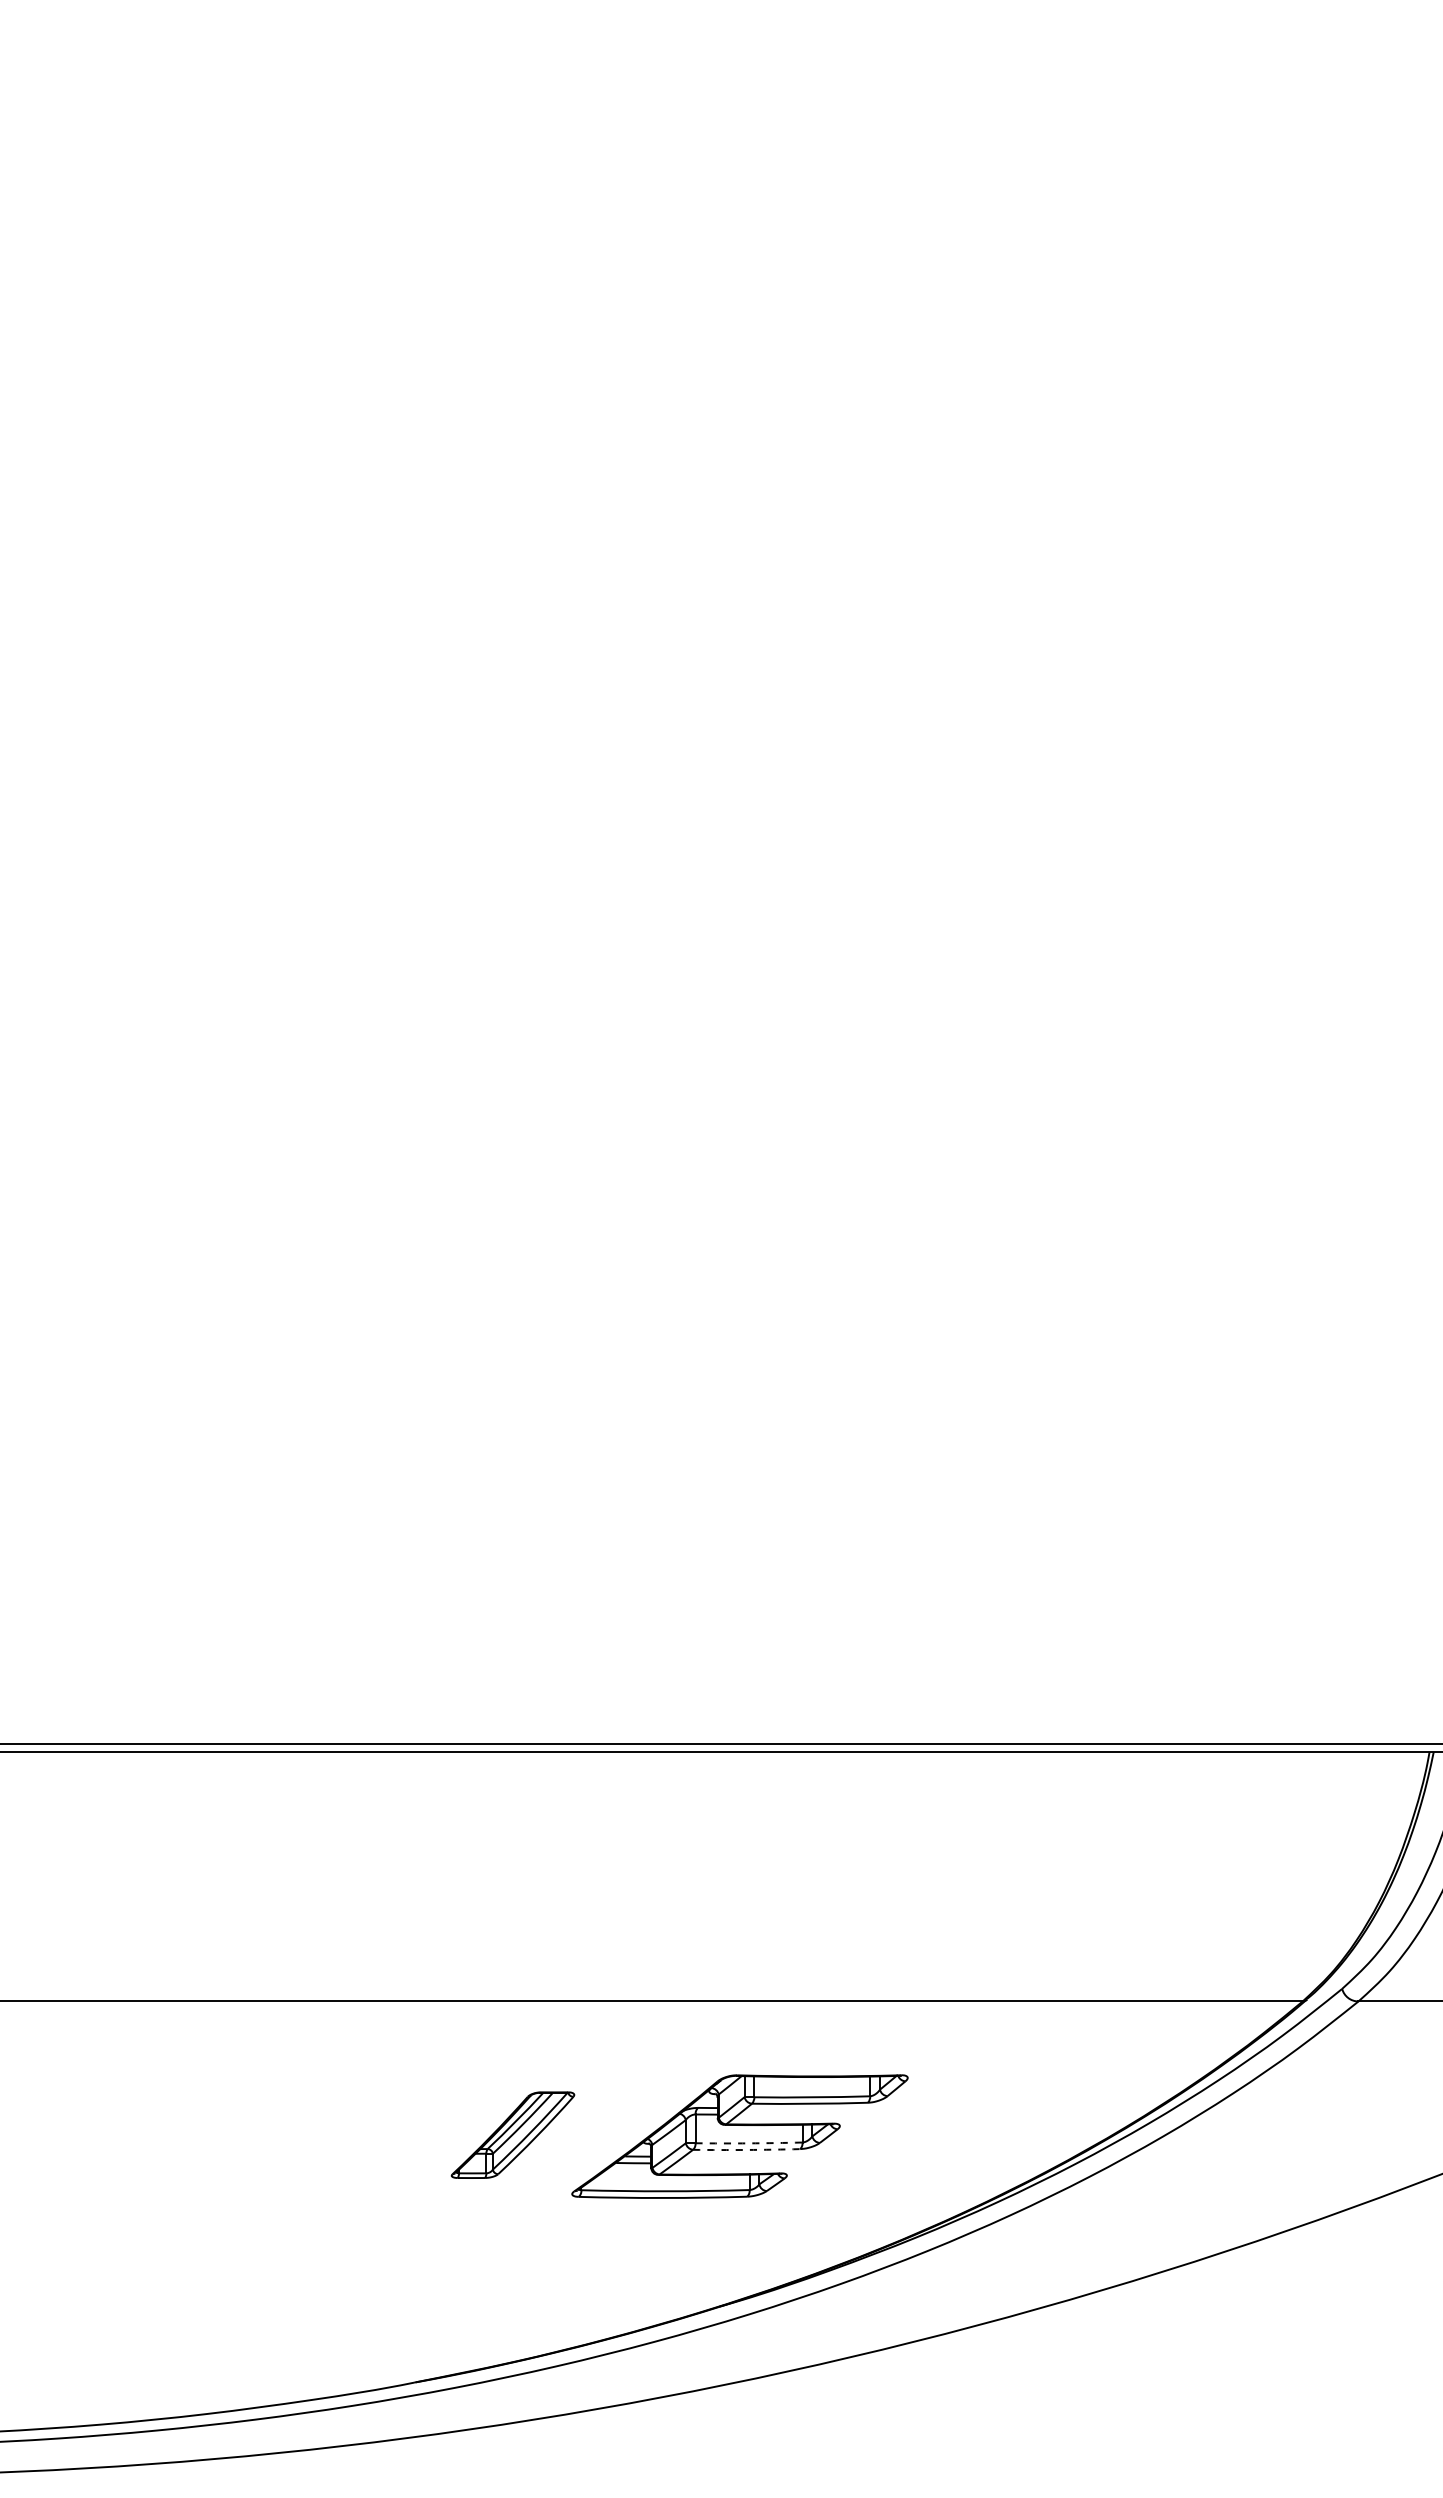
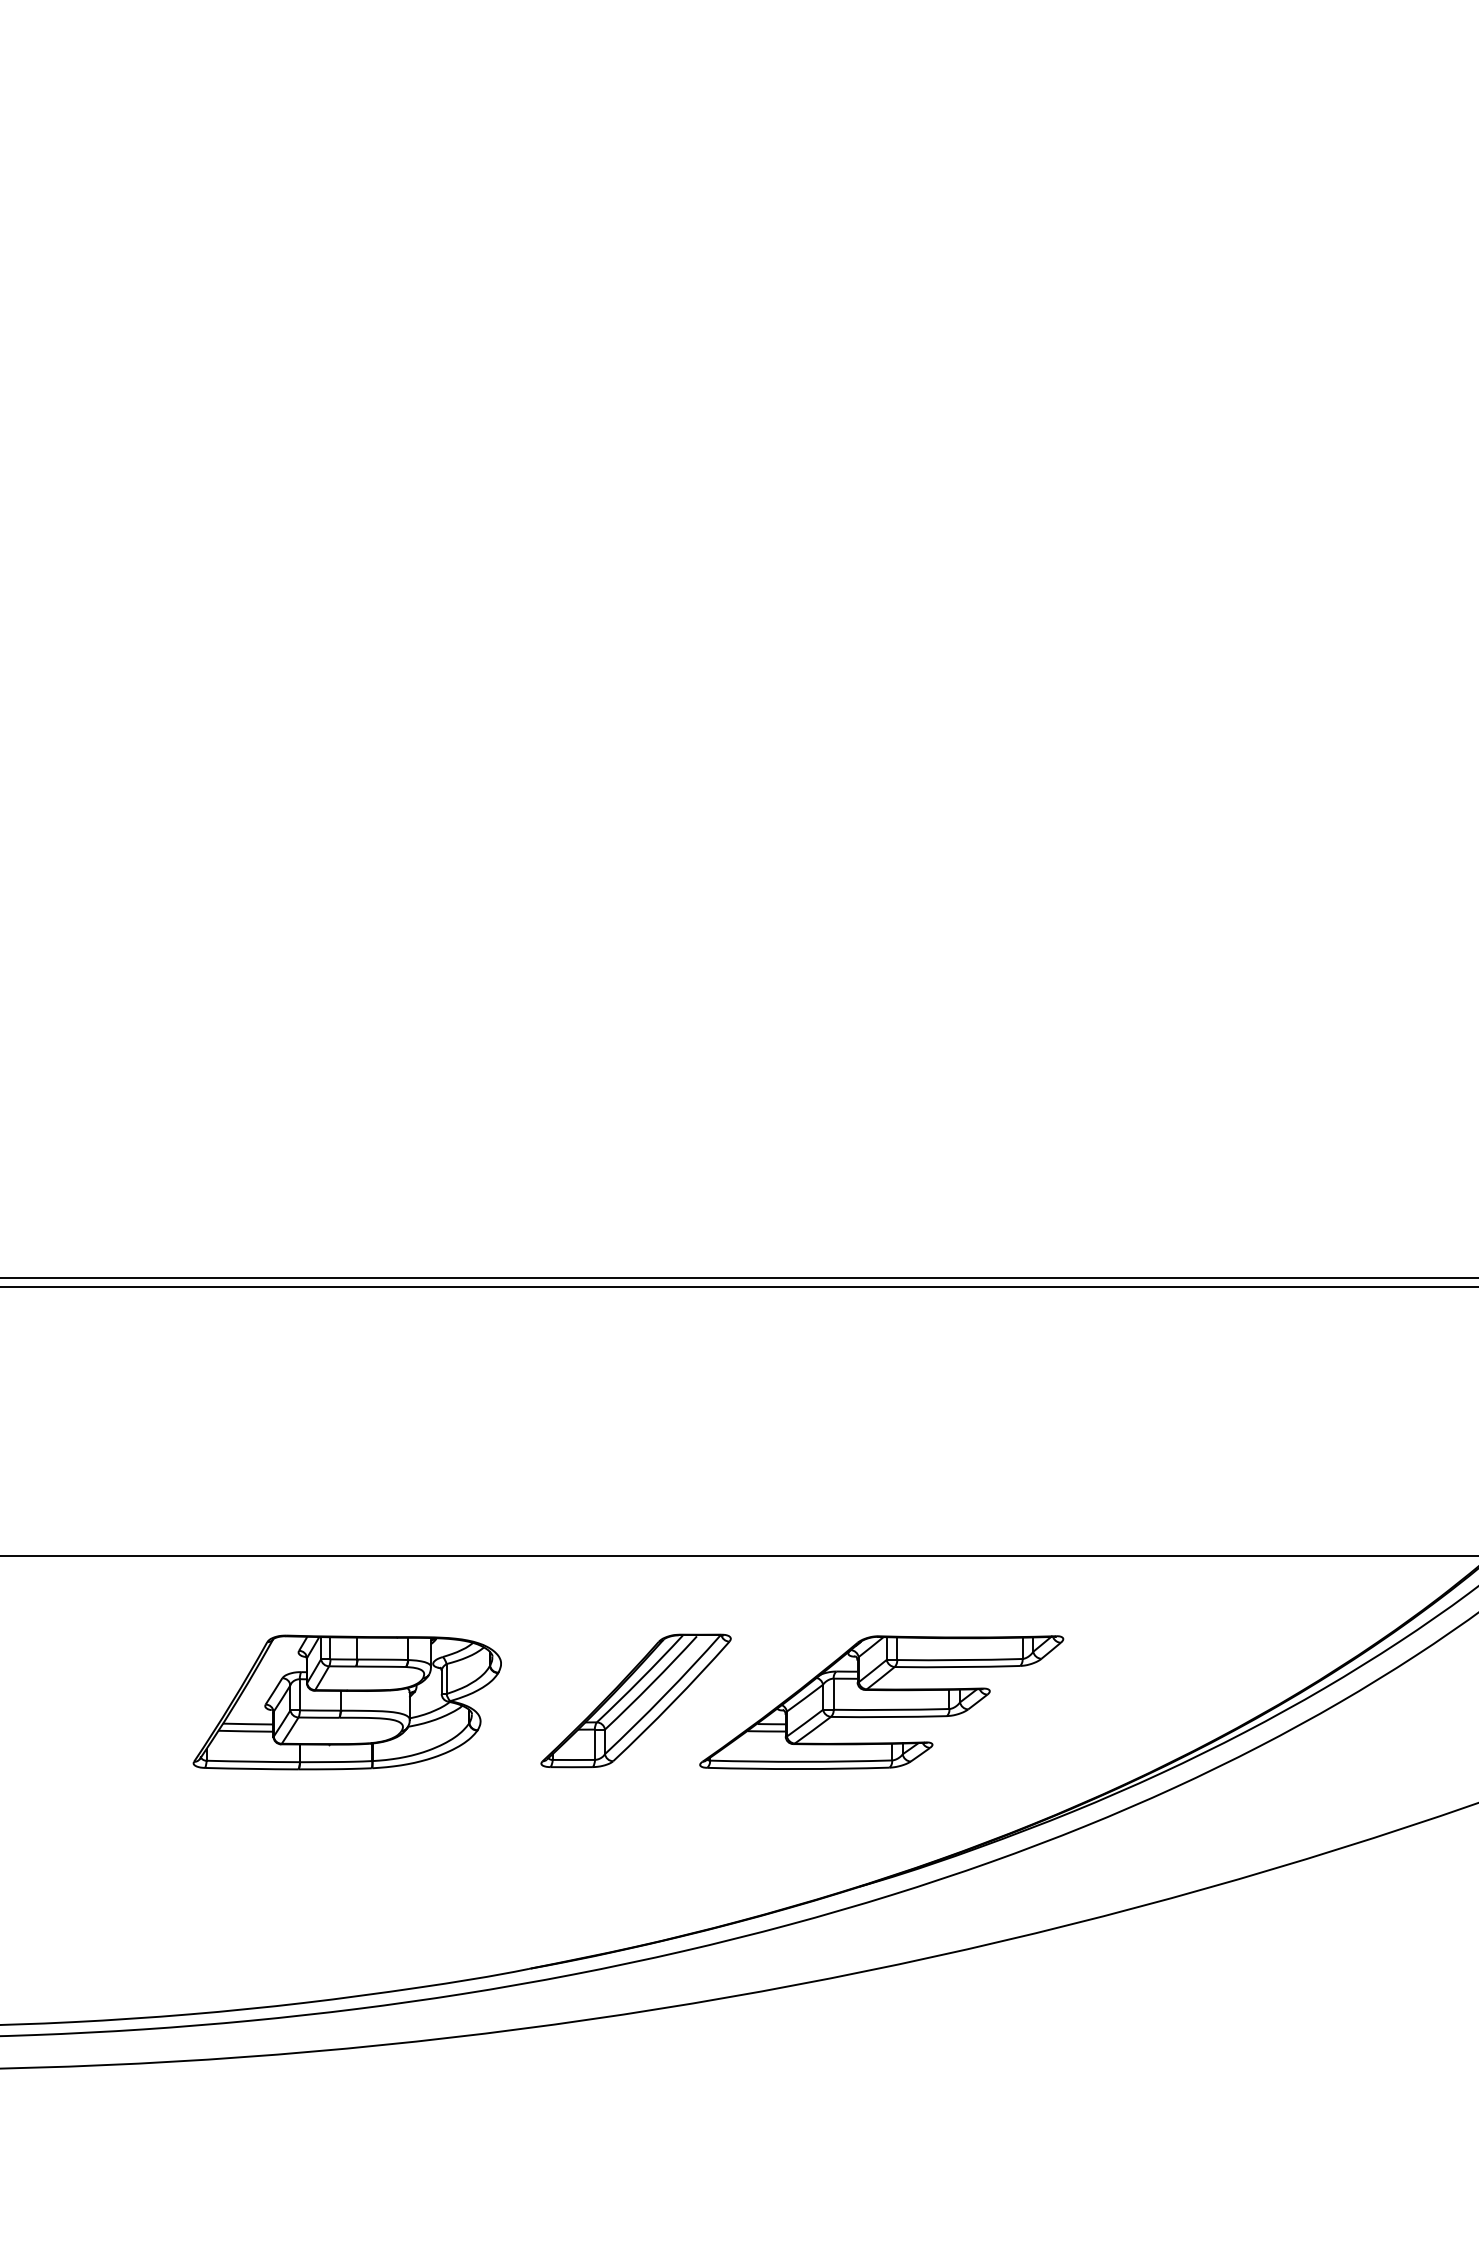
part: (512, 2135) -> (635, 1701), size x1.43
part: (246, 2136) -> (347, 1702), added
arc: (749, 2143) -> (892, 1710), dashed -> solid
arc: (746, 2149) -> (888, 1716), dashed -> solid

